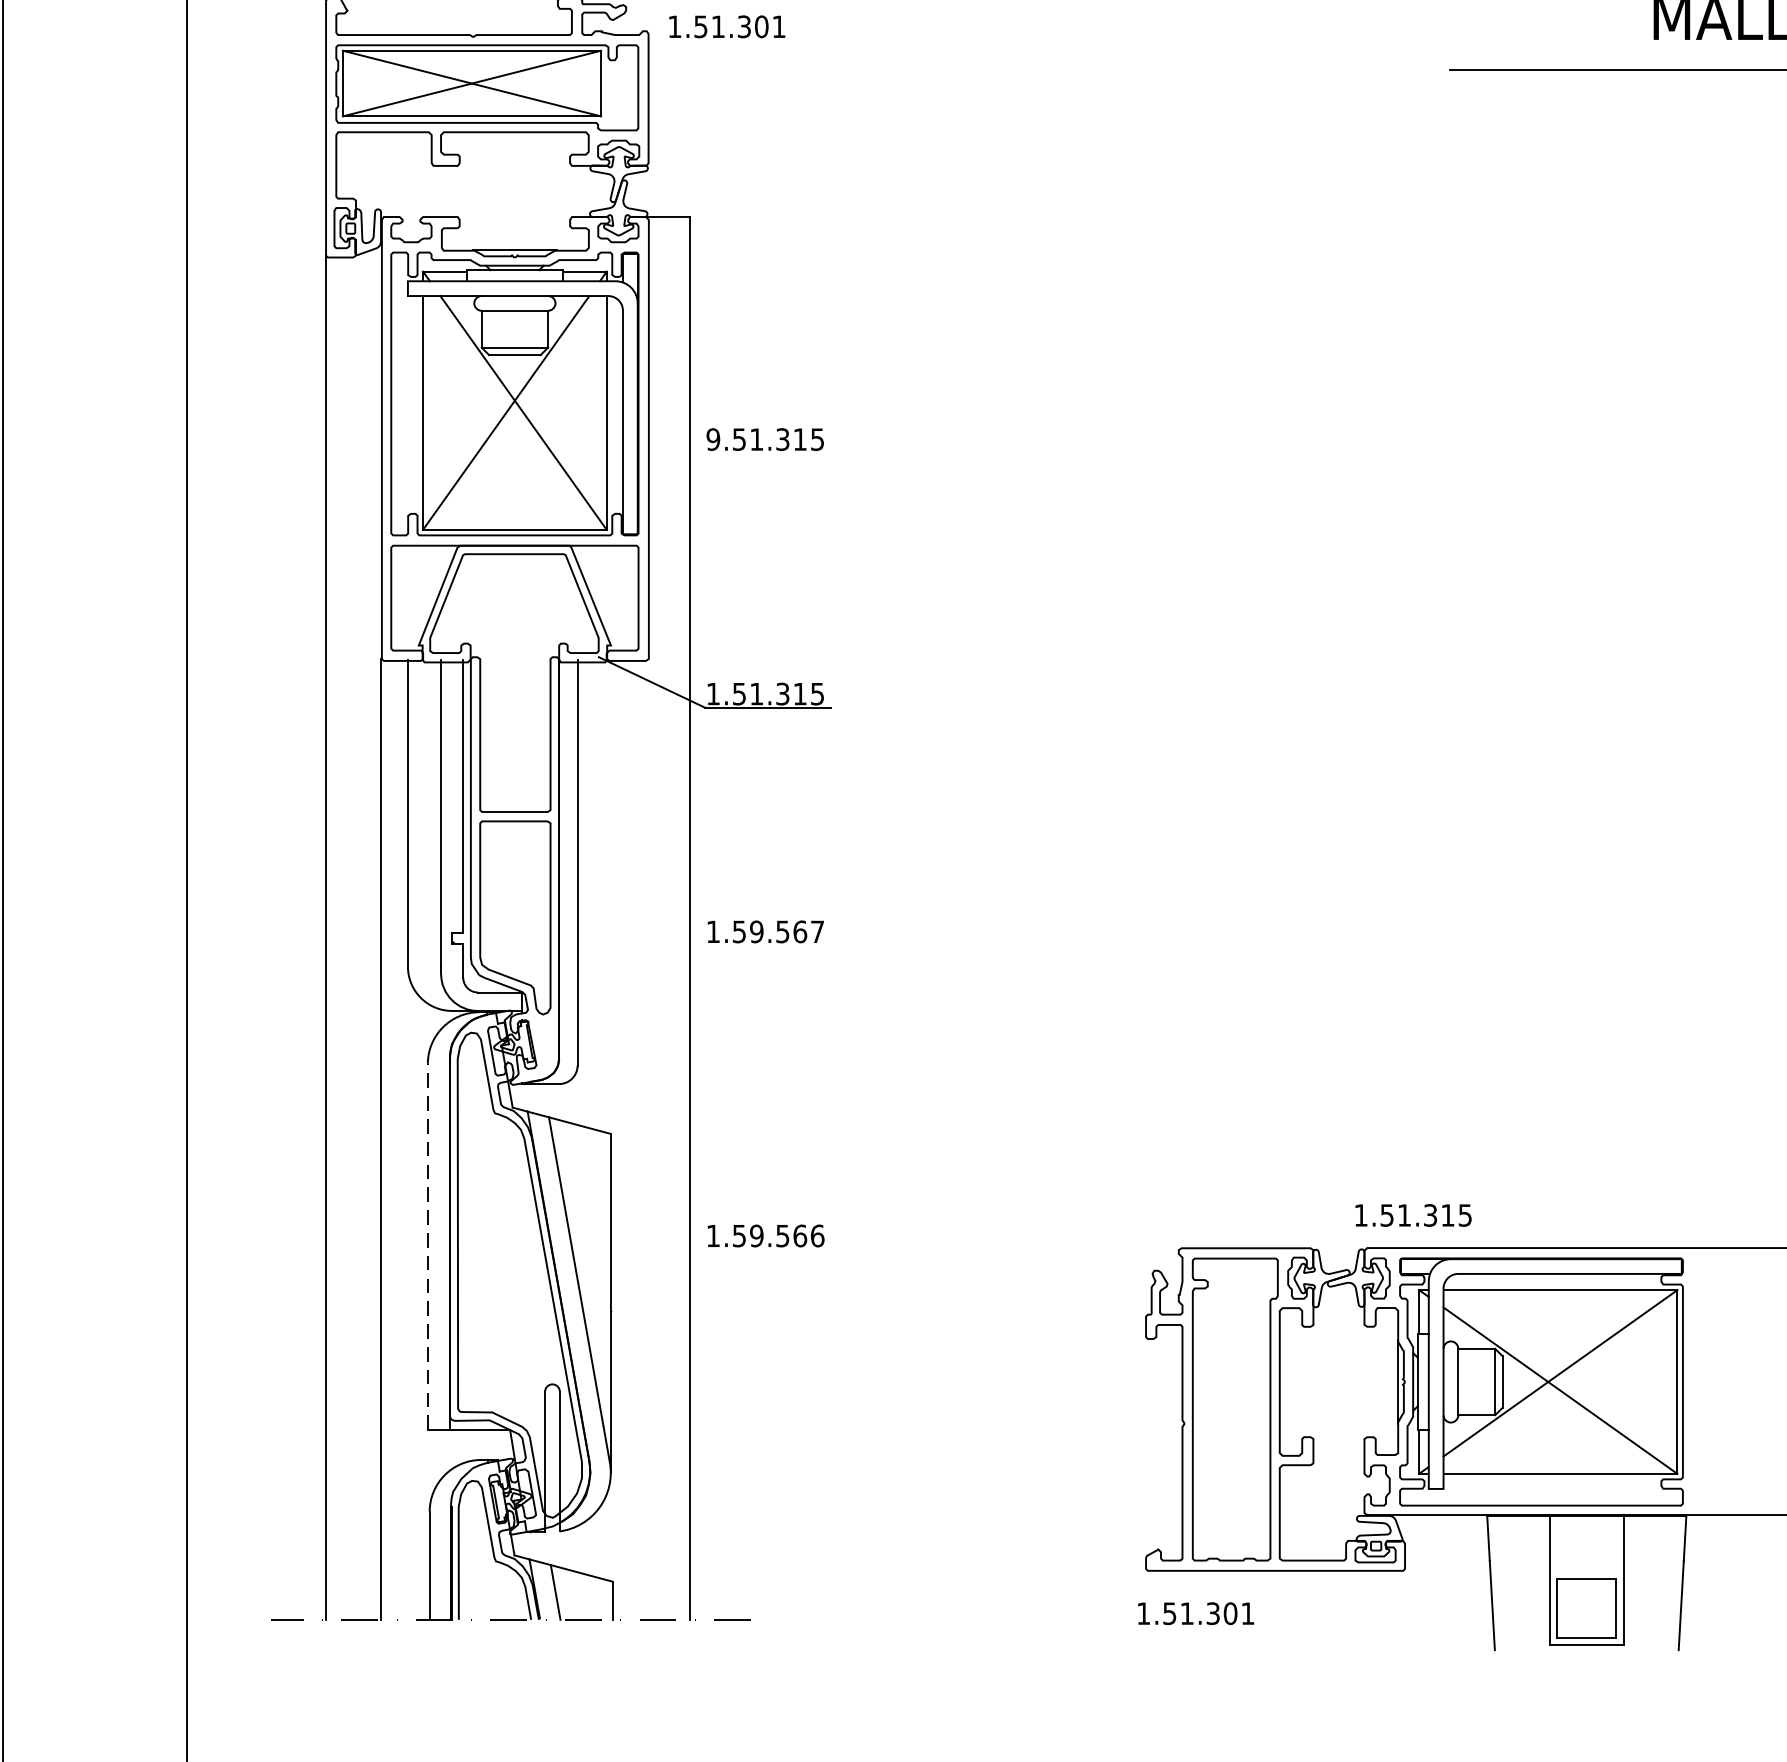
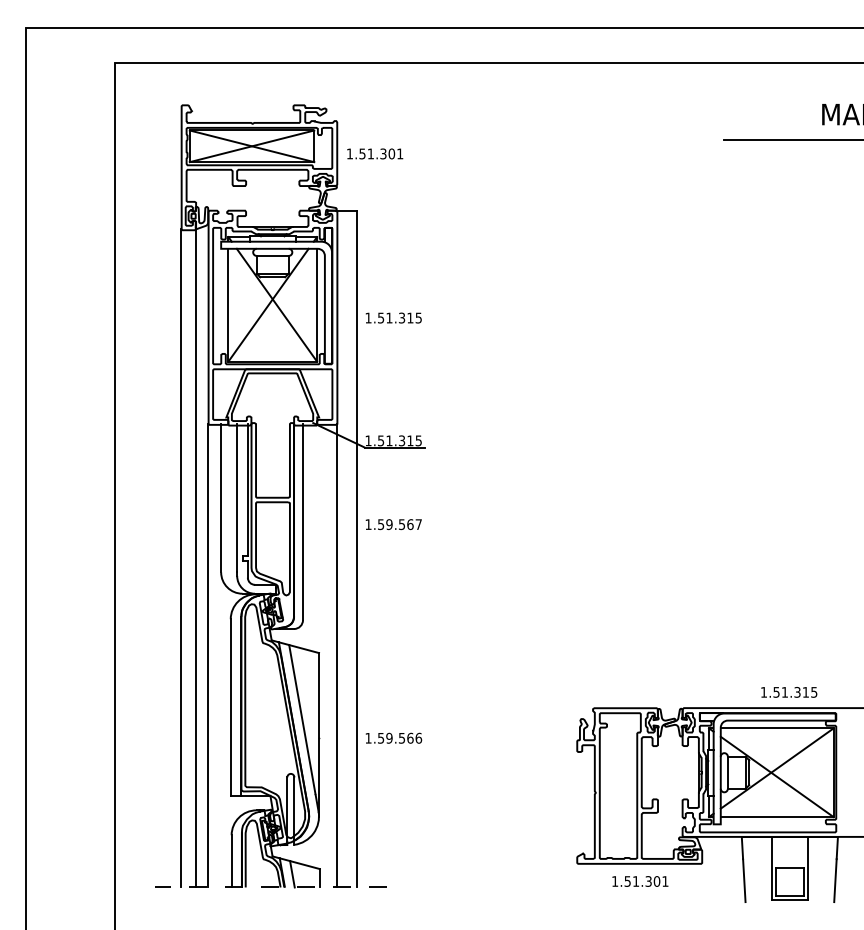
text: (727, 25) -> (375, 153), moved
text: (713, 438) -> (368, 317), 9.51.315 -> 1.51.315
text: (765, 931) -> (393, 524), moved
line: (354, 937) -> (195, 558), added
line: (649, 1138) -> (337, 655), added
text: (1413, 1215) -> (789, 692), moved
text: (765, 1234) -> (393, 737), moved
line: (427, 1246) -> (230, 707), dashed -> solid
text: (1196, 1613) -> (640, 881), moved

